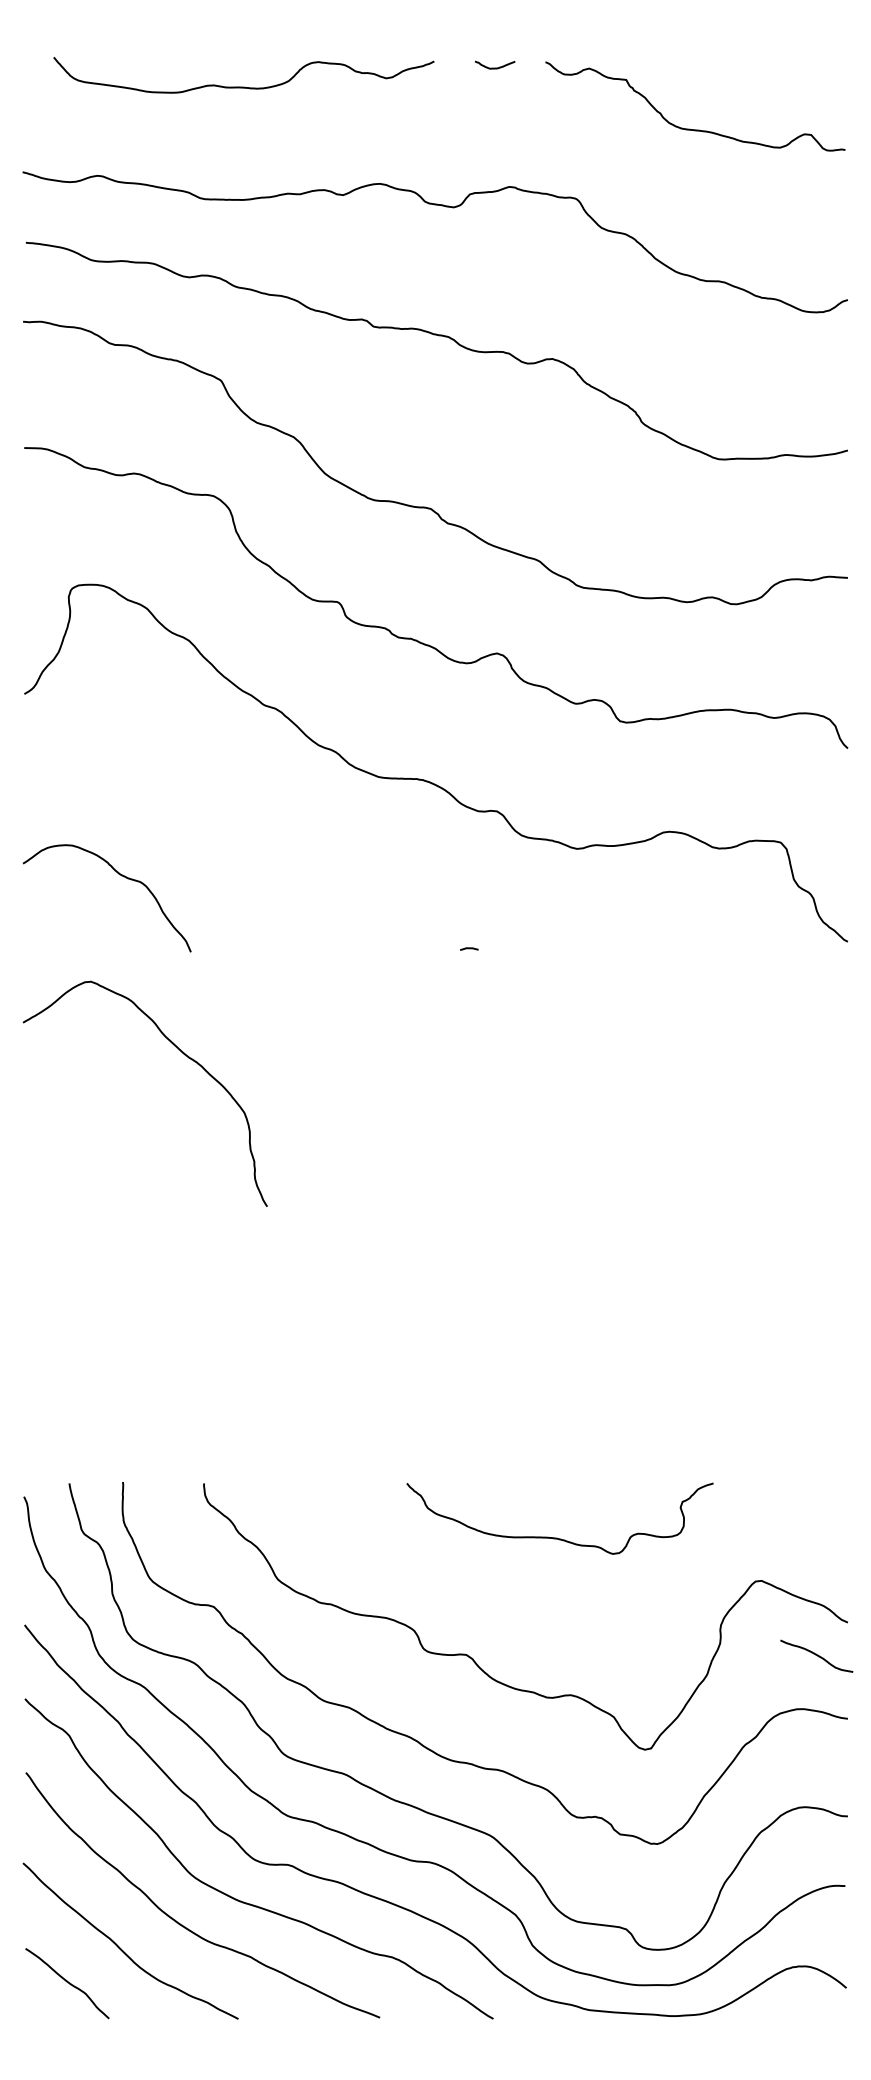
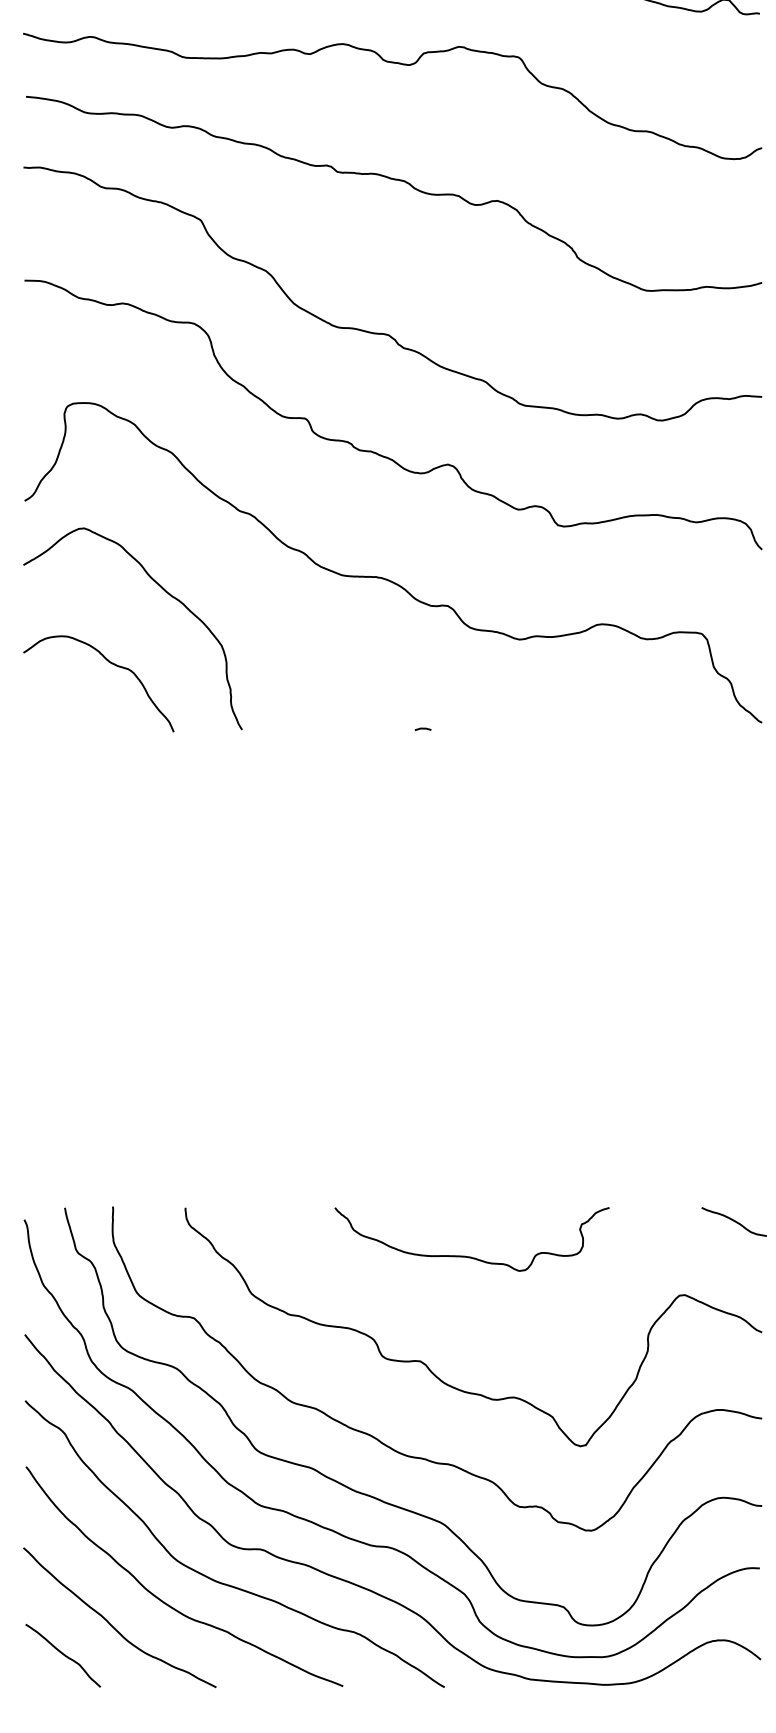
curve: (183, 1054) -> (167, 593), moved
curve: (557, 1537) -> (469, 1256), moved
curve: (816, 1655) -> (734, 1221), moved

